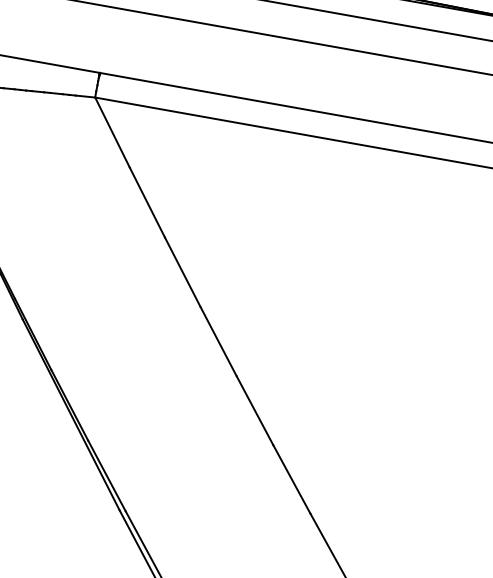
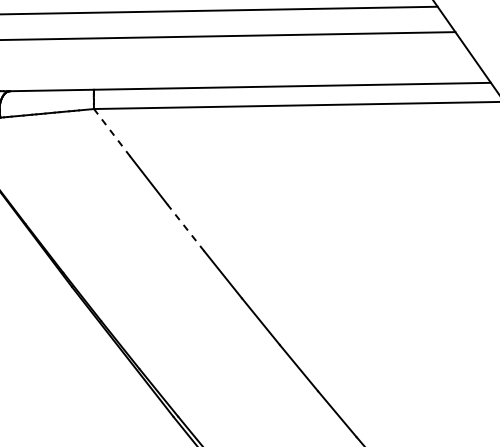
line: (111, 131) -> (111, 132), solid -> dashed
line: (182, 271) -> (185, 227), solid -> dashed

